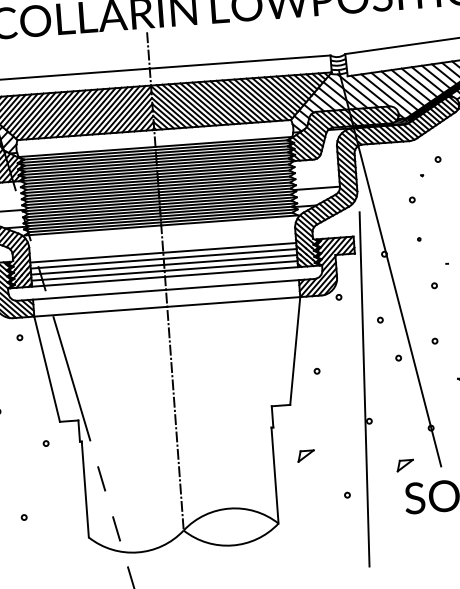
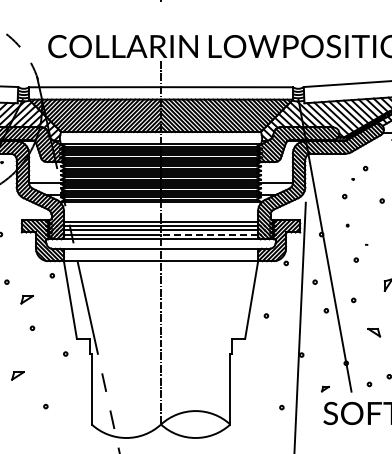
line: (230, 265) -> (209, 234), solid -> dashed
part: (305, 455) -> (253, 376), removed
part: (405, 464) -> (325, 388), size x0.6

